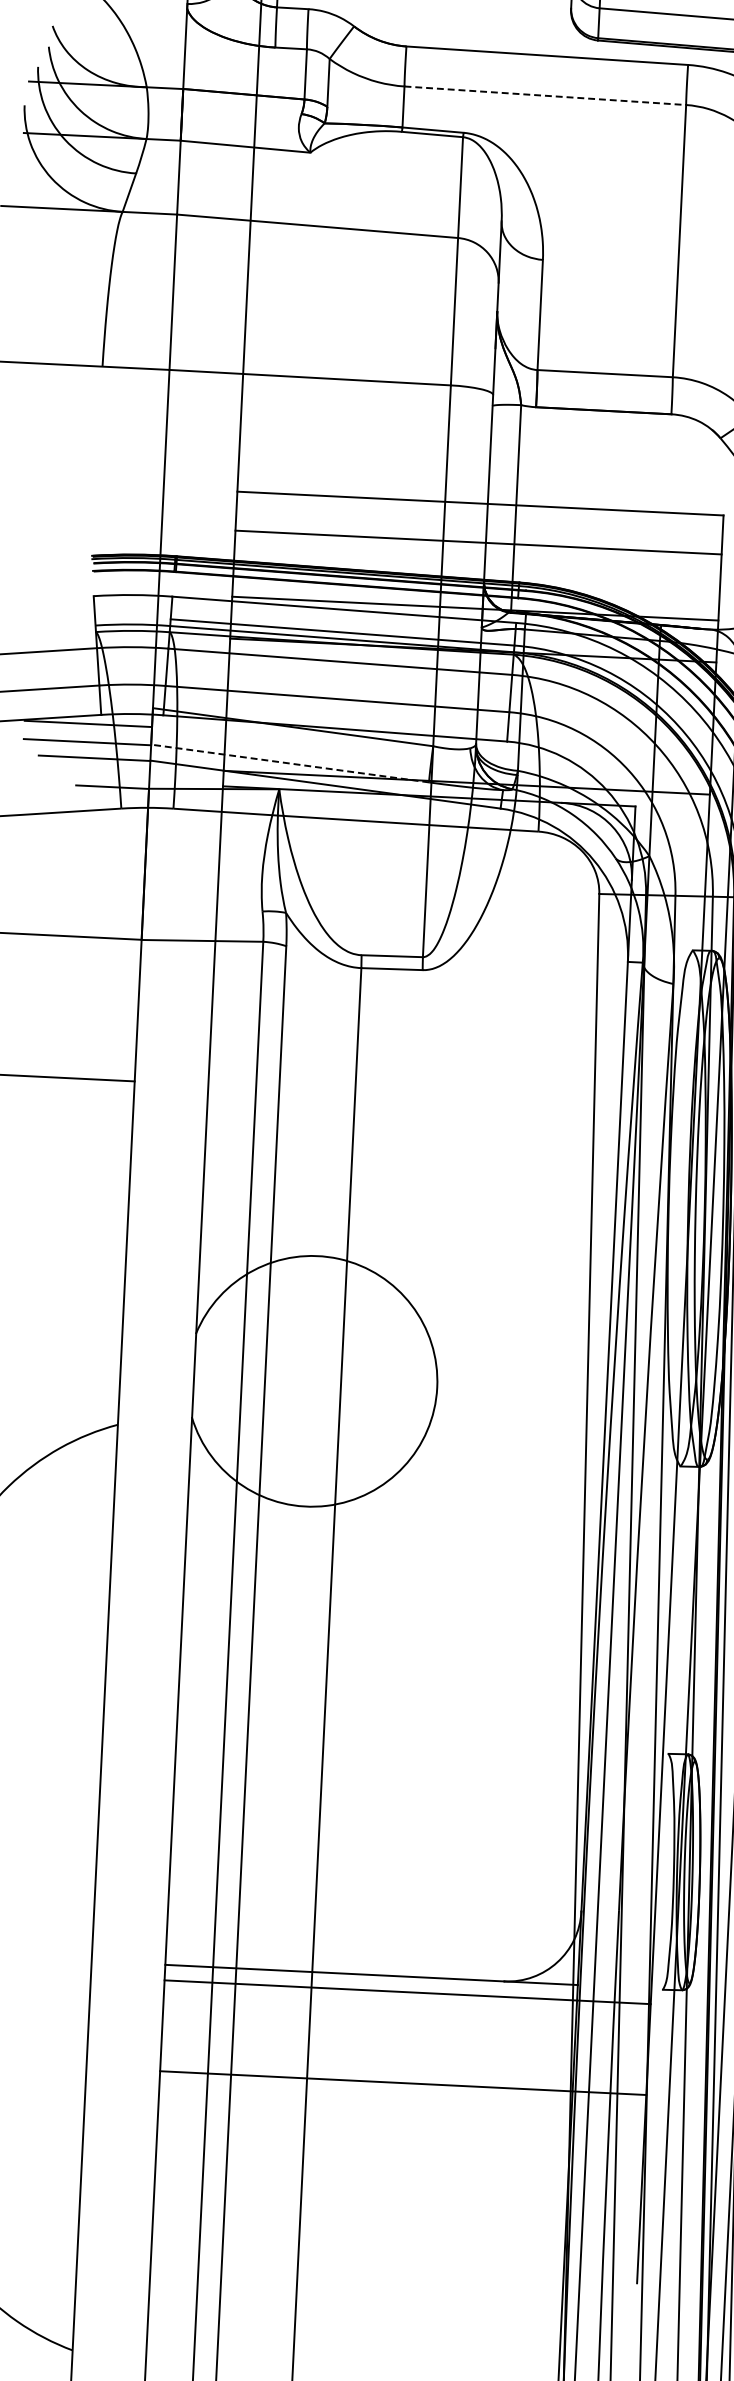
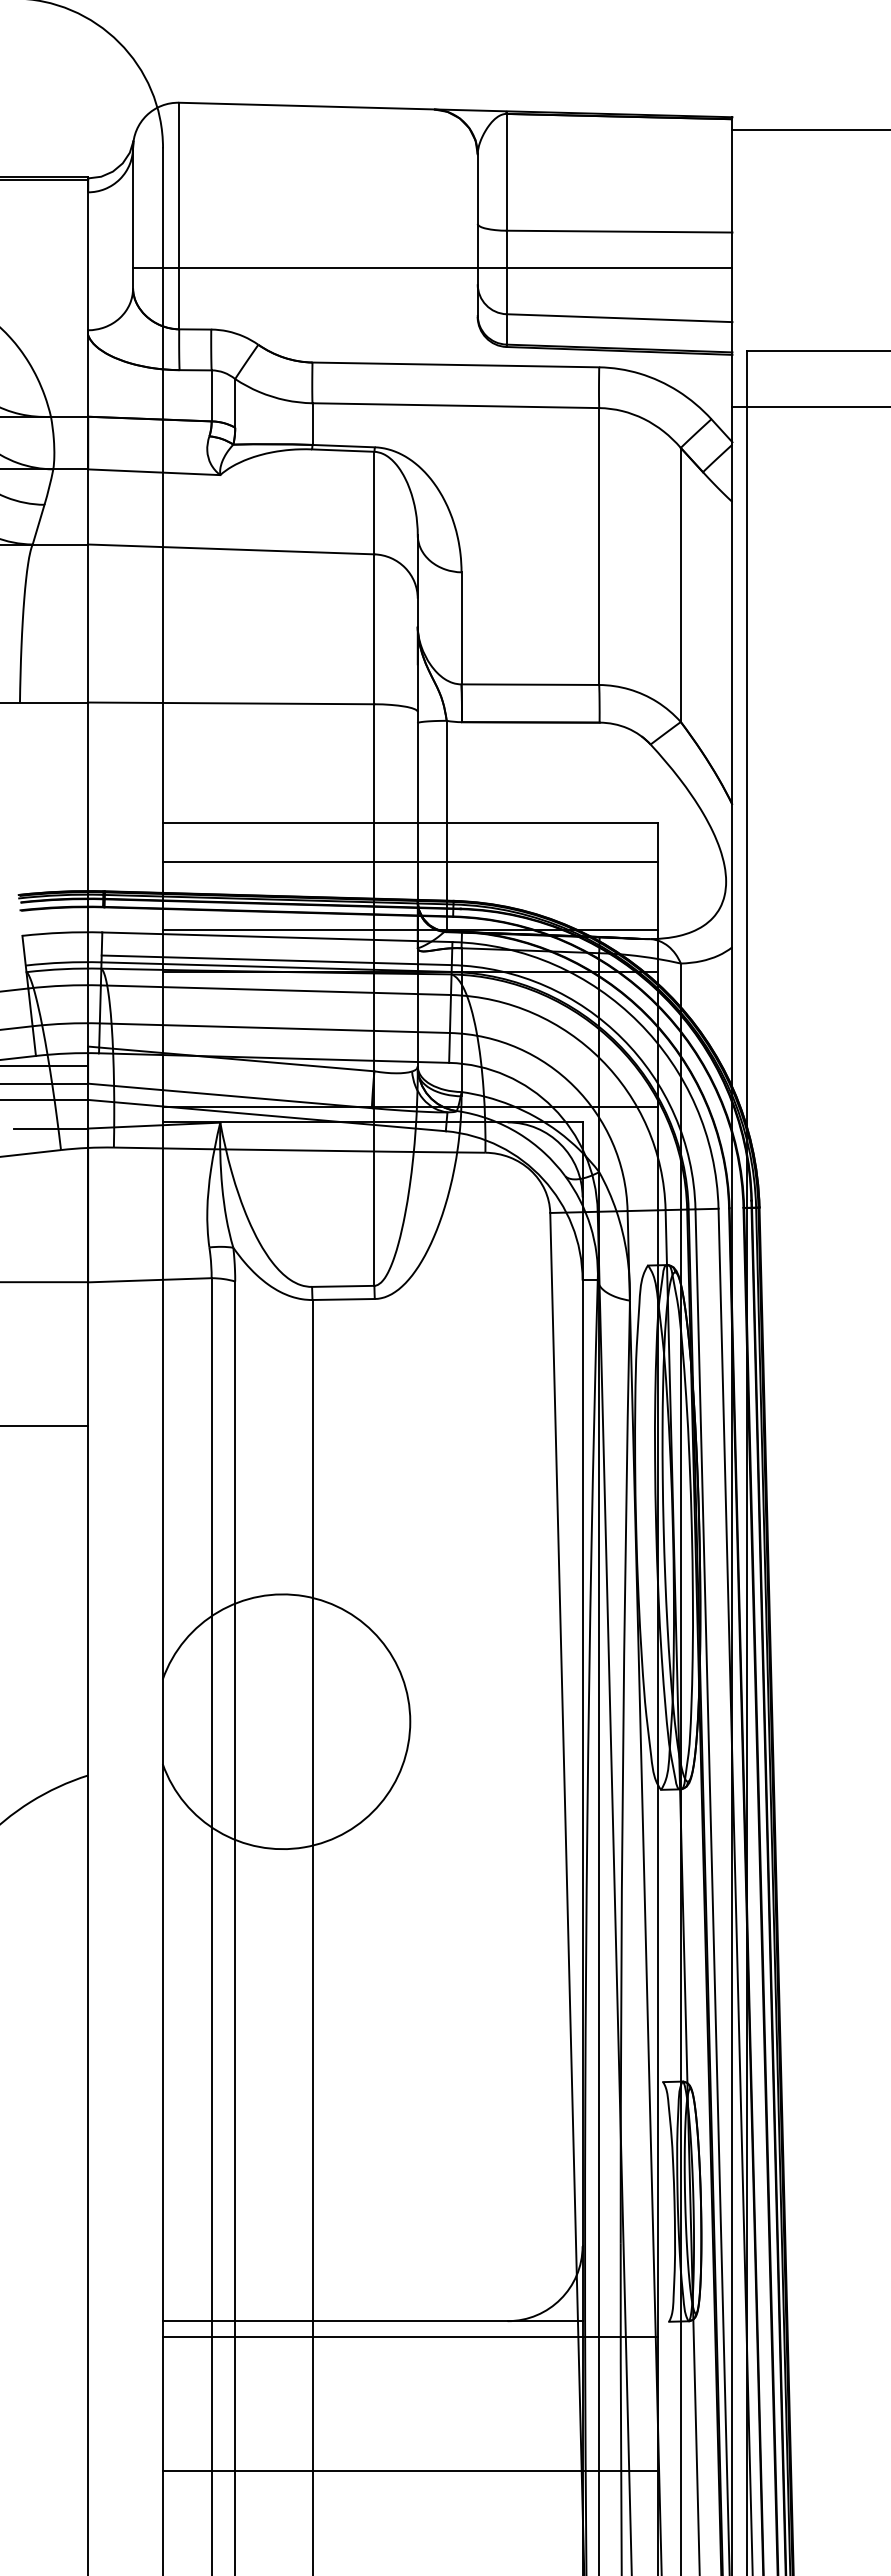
line: (545, 95) -> (456, 405), dashed -> solid
line: (289, 763) -> (229, 1095), dashed -> solid
line: (403, 2083) -> (410, 2471), moved

